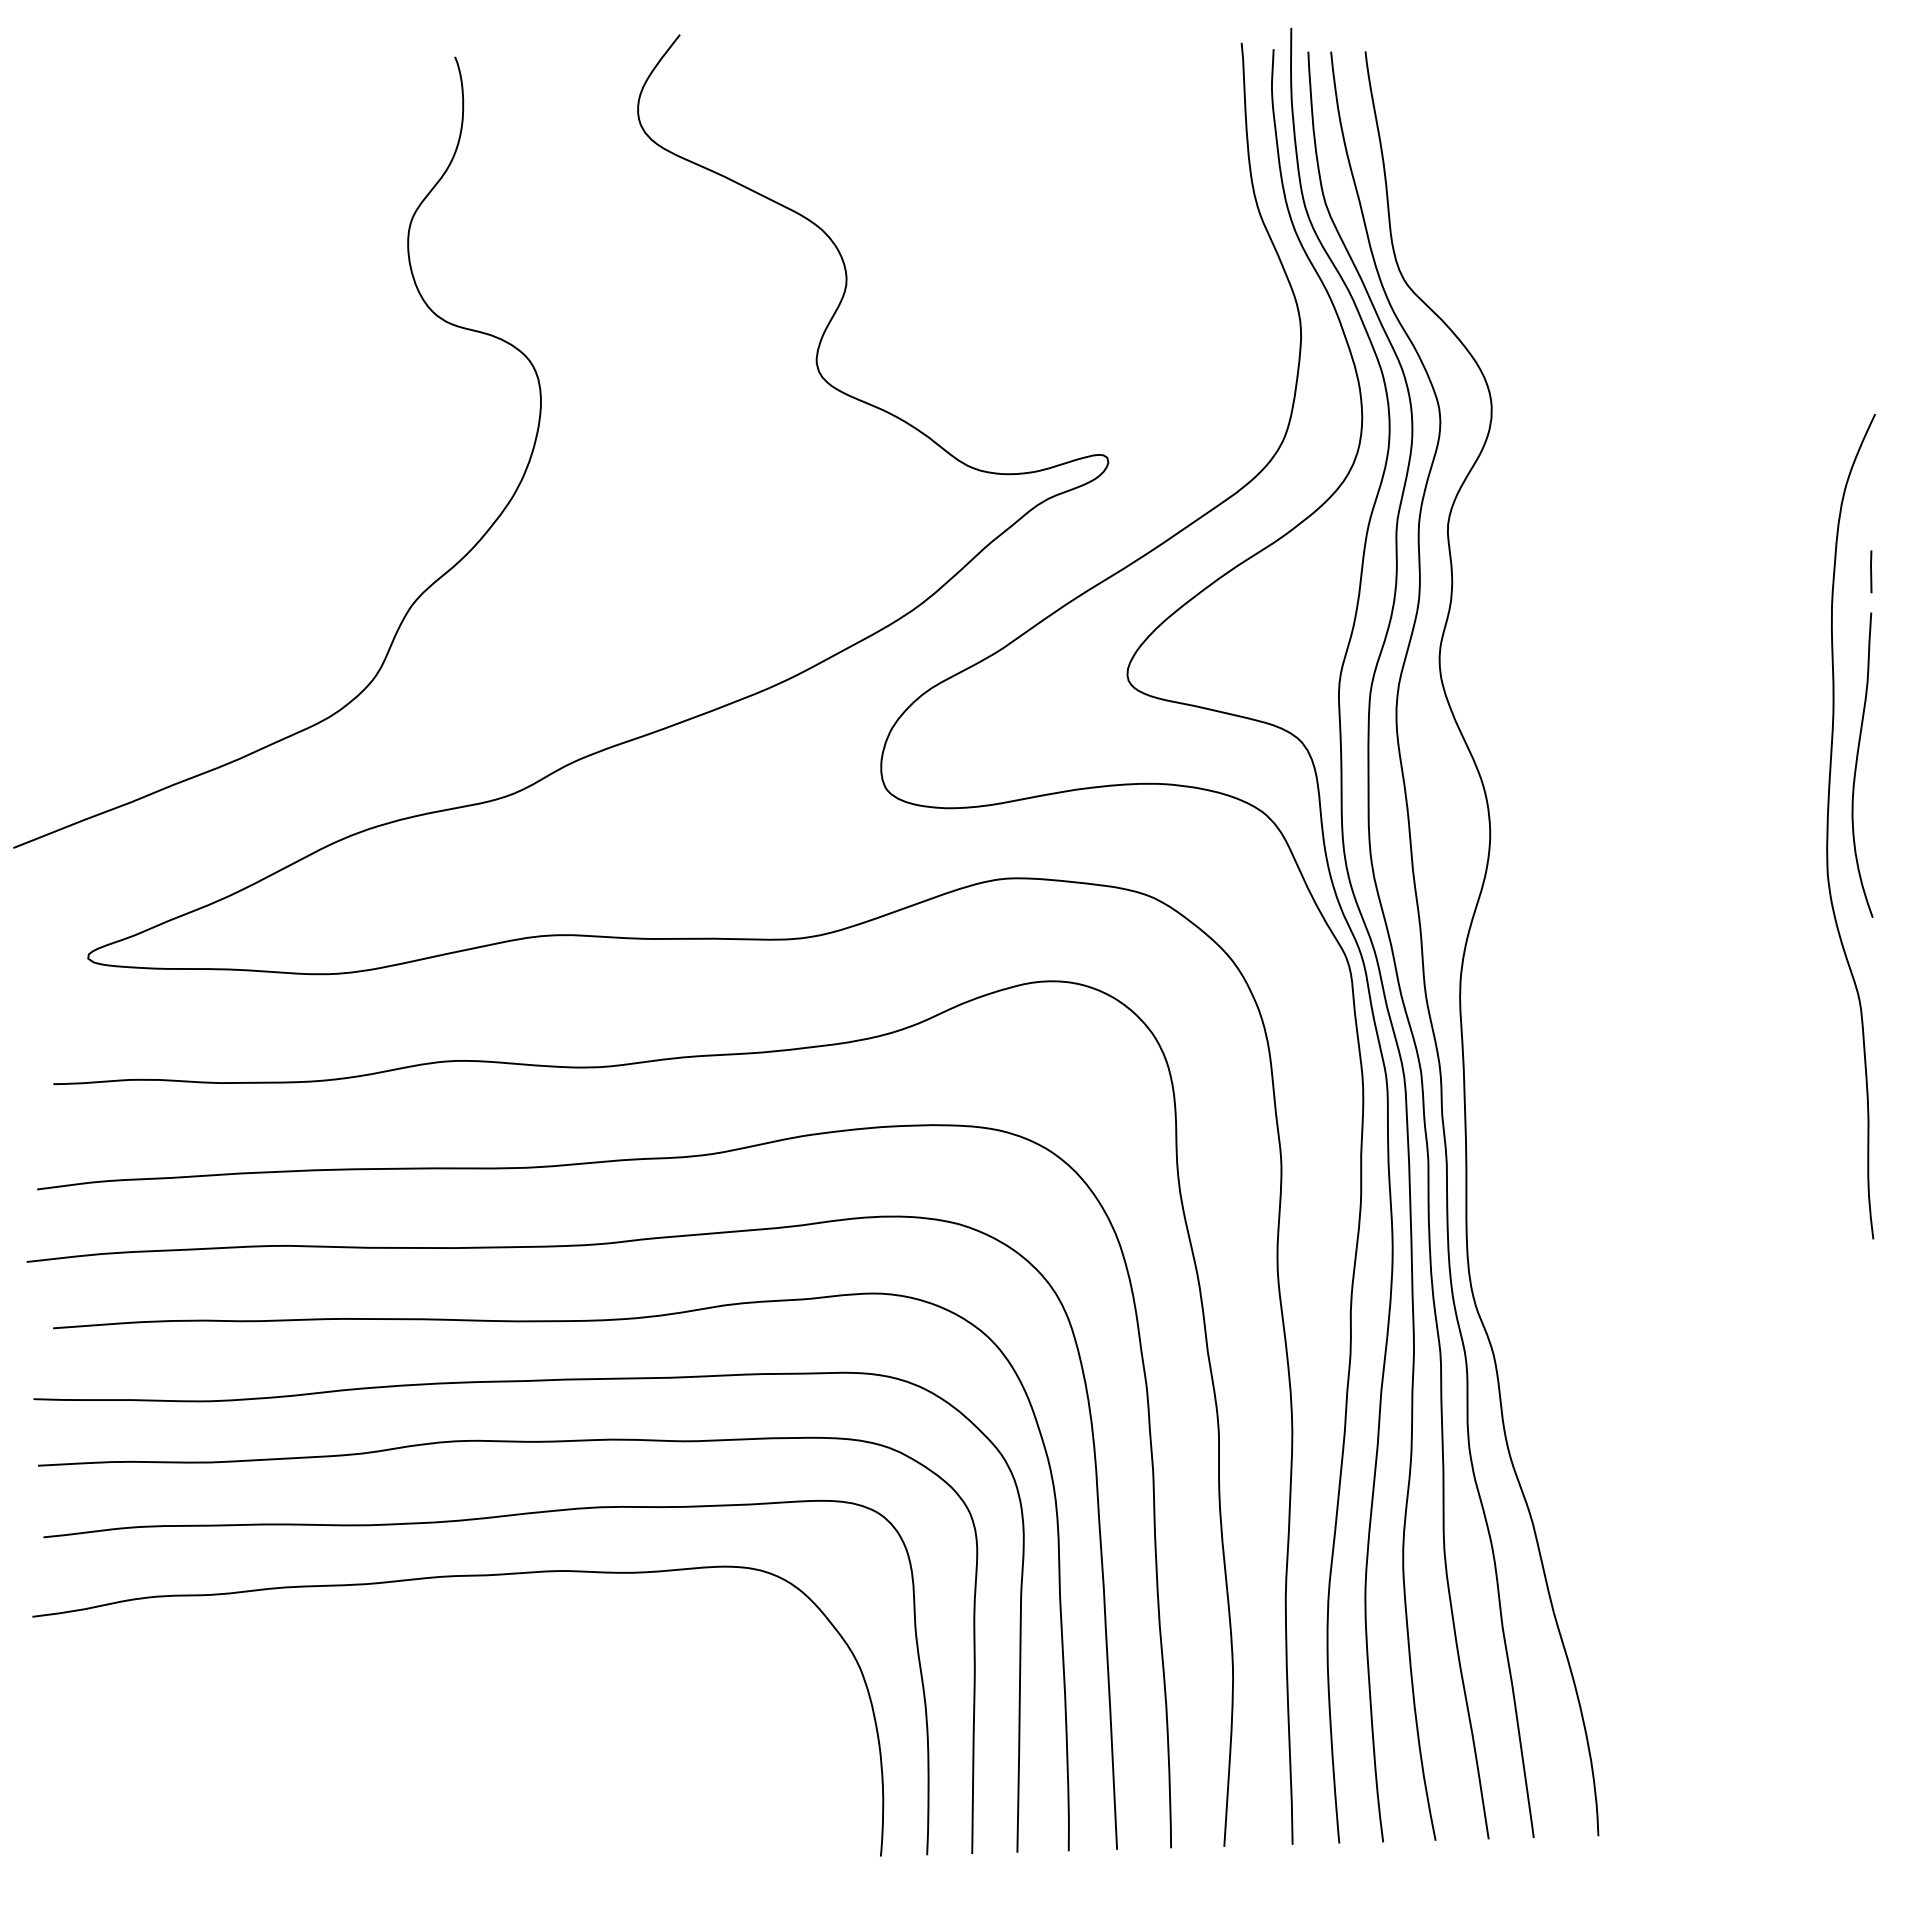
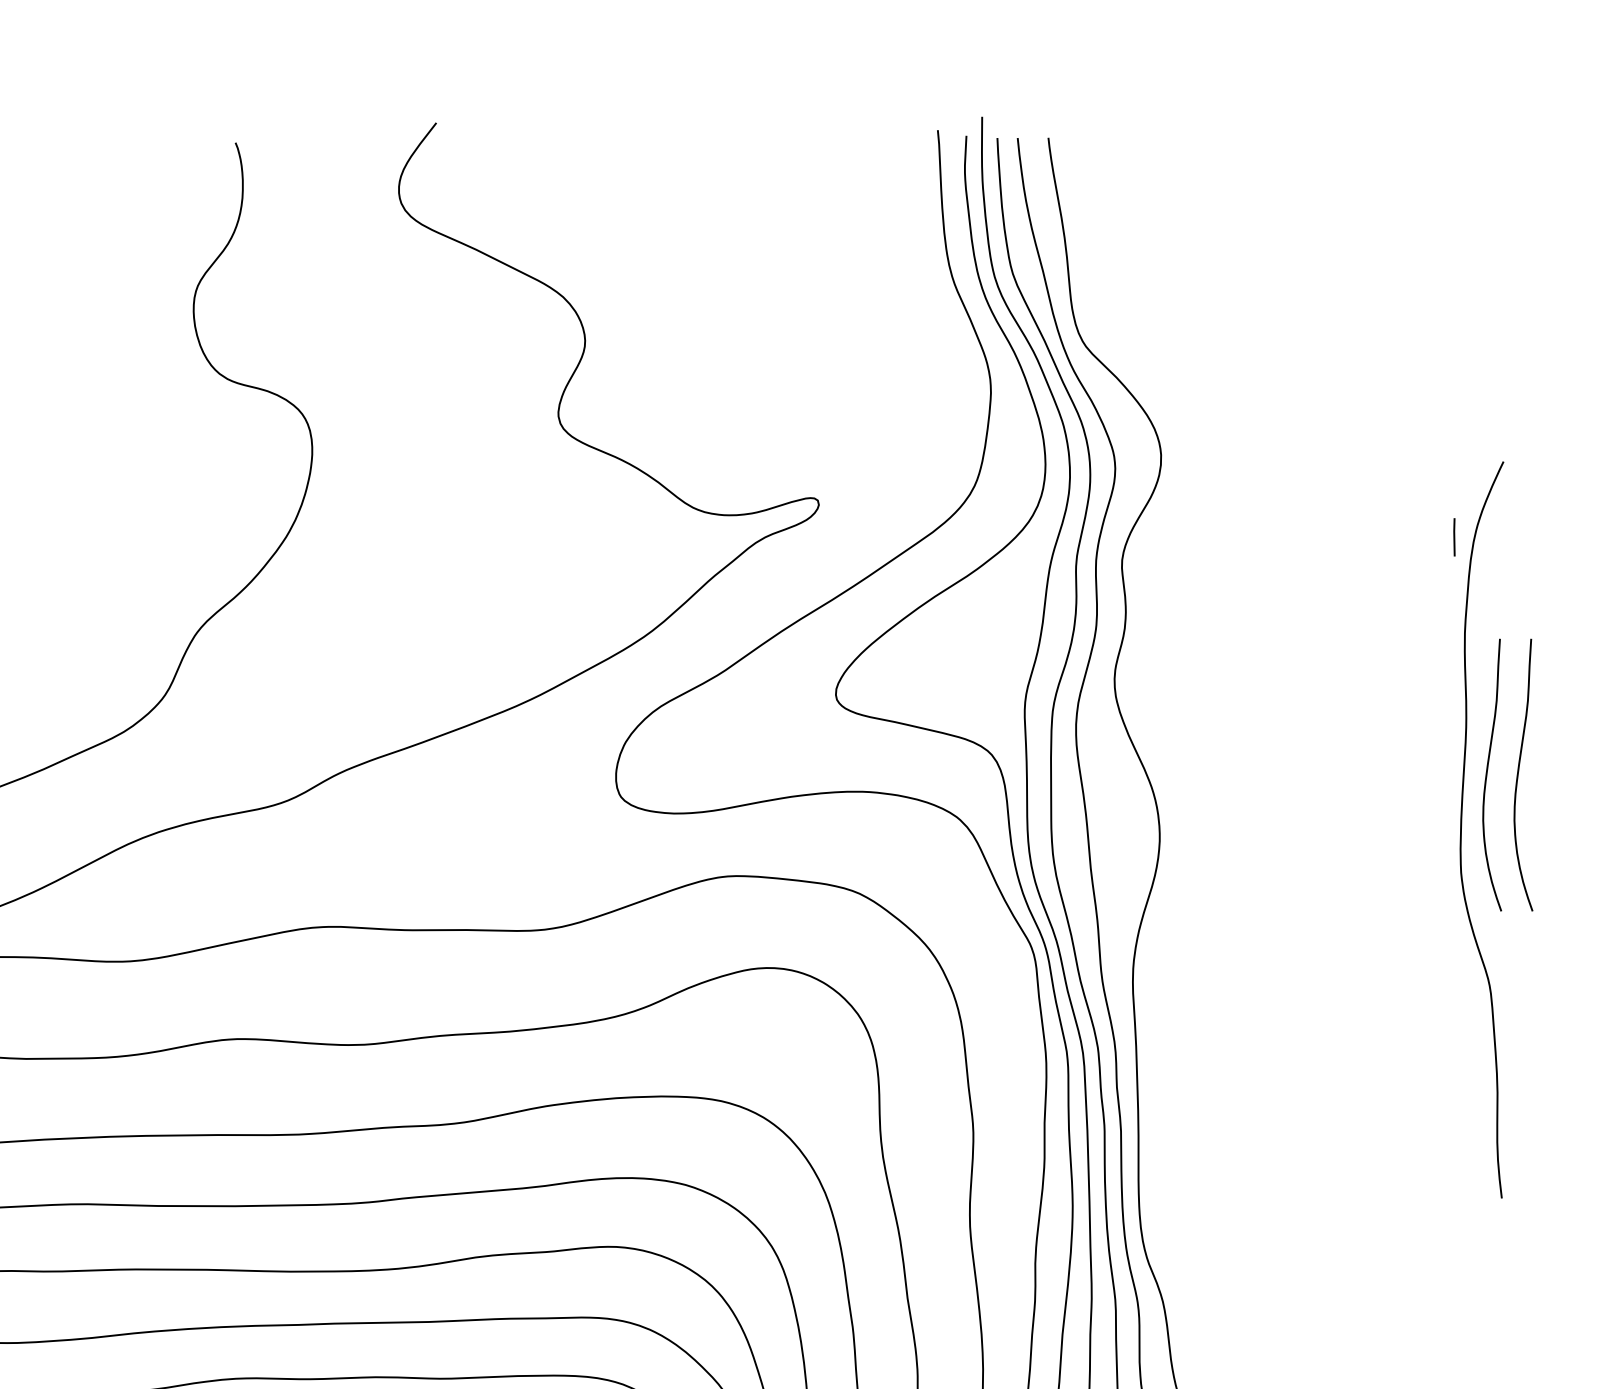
line: (1871, 571) -> (1454, 537), moved
curve: (1892, 764) -> (1518, 774), added

